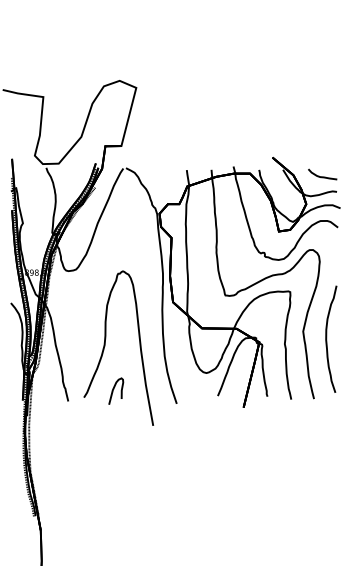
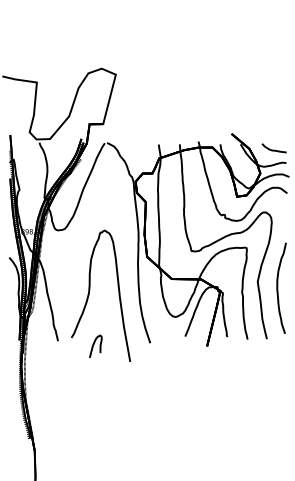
curve: (114, 388) -> (94, 344), moved

